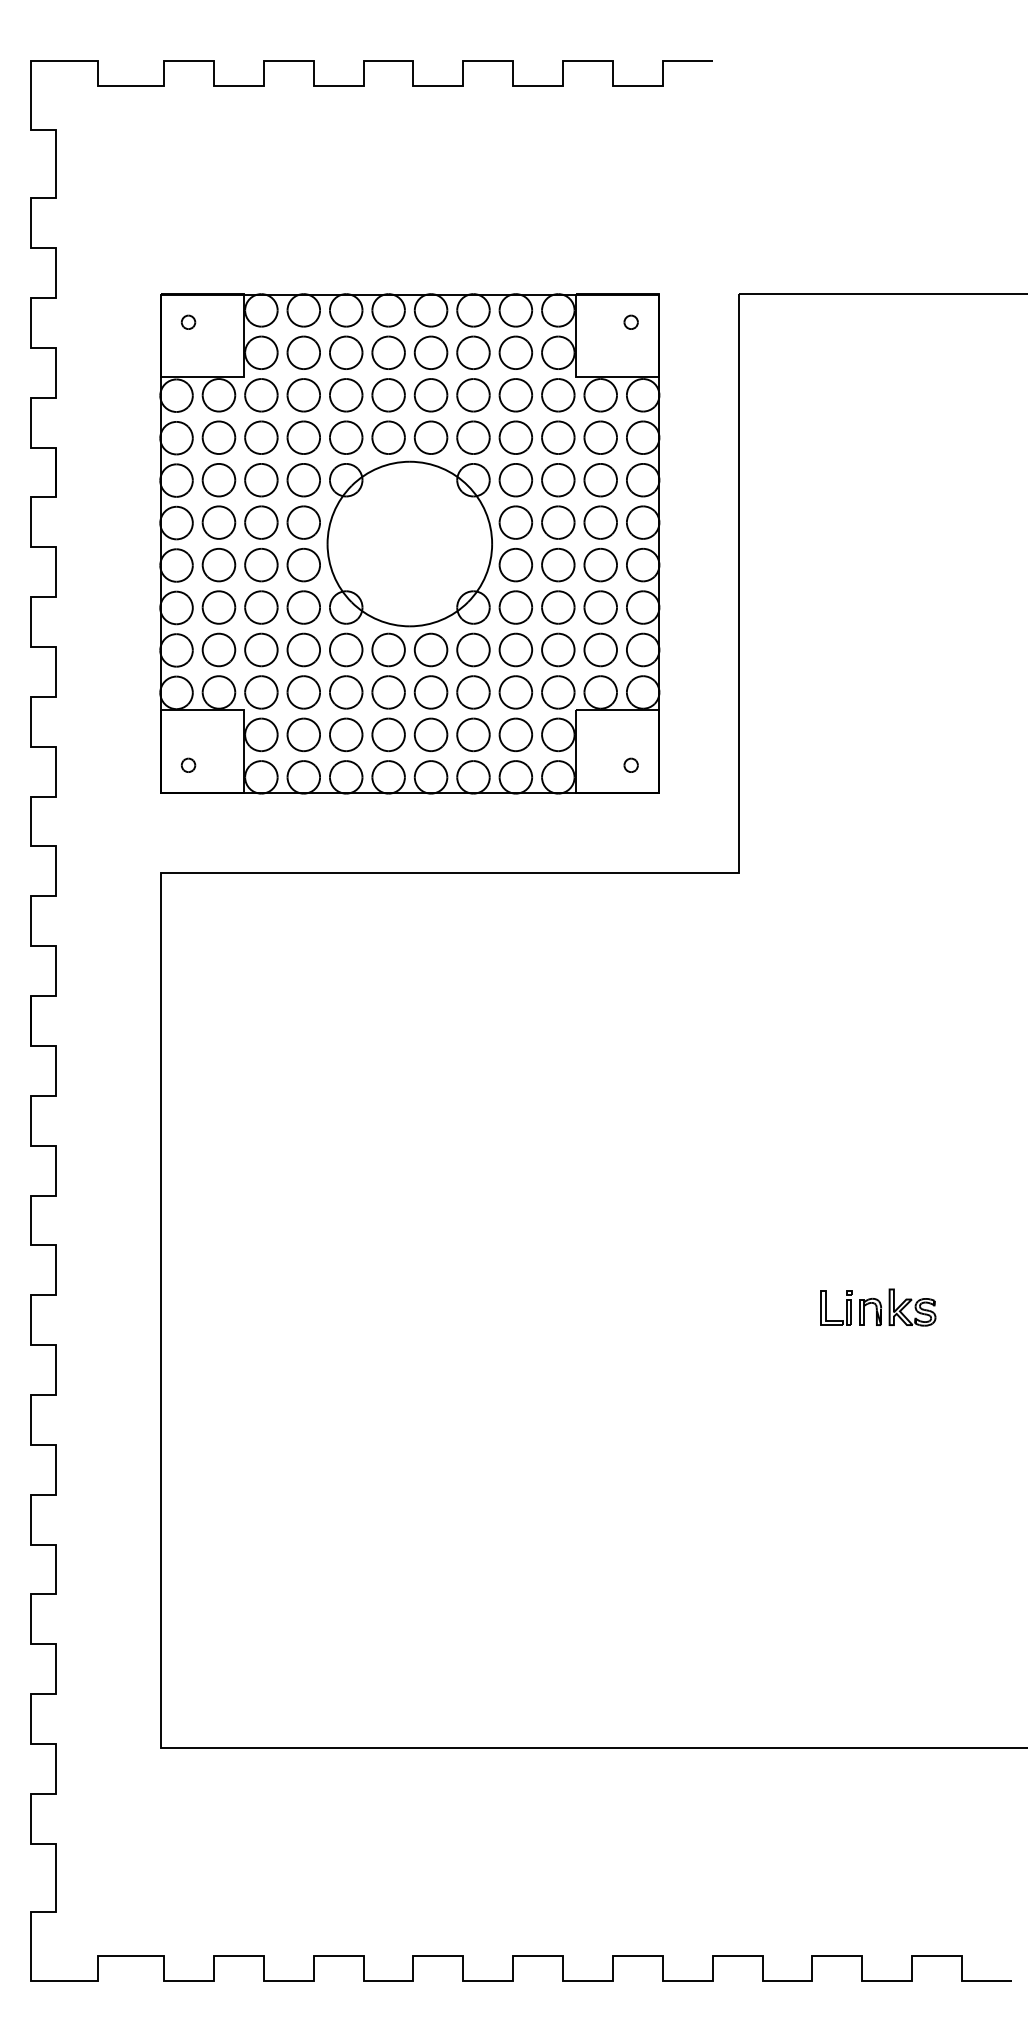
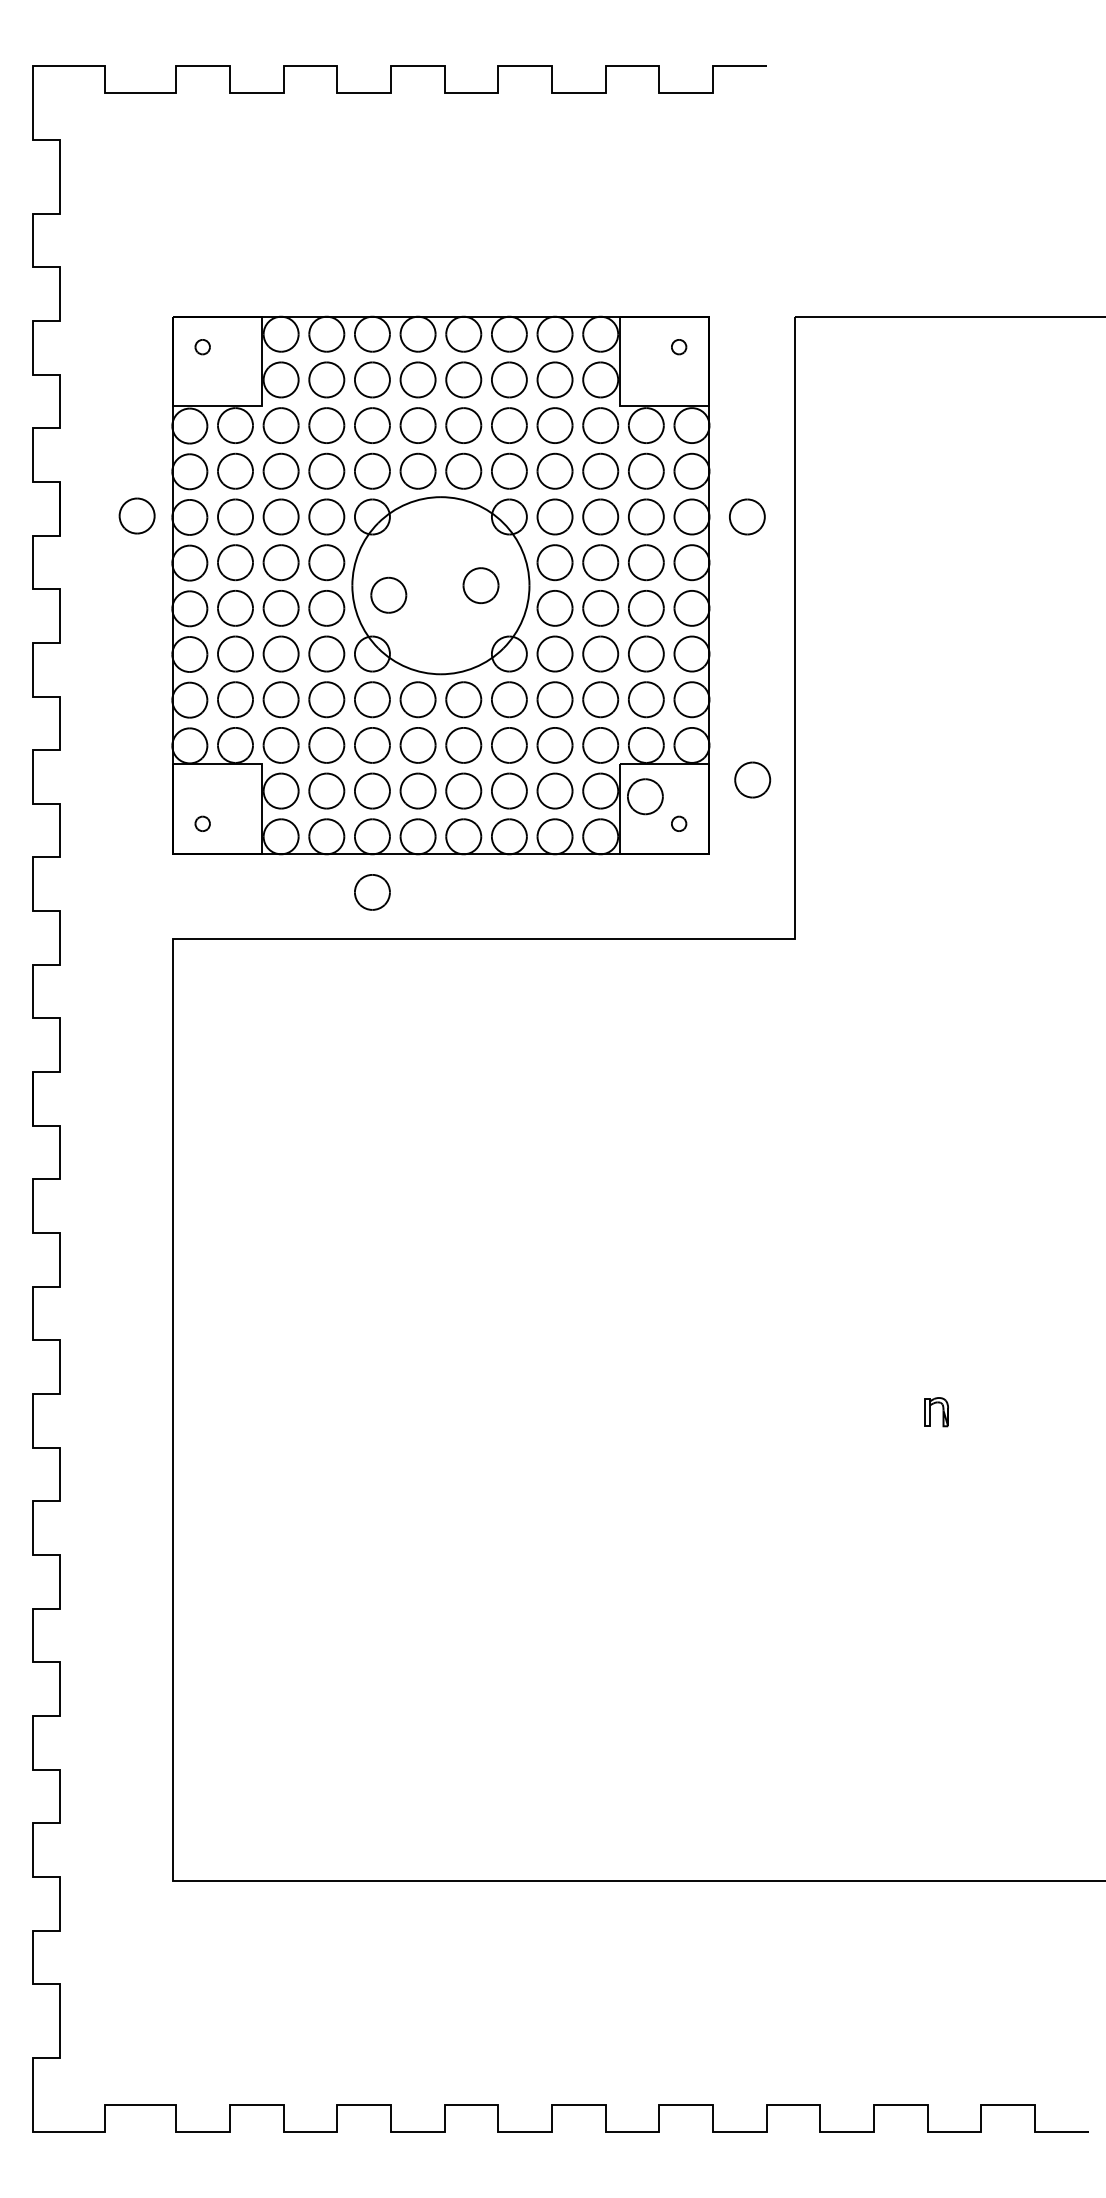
part: (126, 478) -> (136, 515), added
part: (694, 479) -> (747, 516), added
part: (446, 543) -> (480, 585), added
part: (361, 552) -> (388, 594), added
part: (699, 724) -> (752, 779), added
part: (599, 739) -> (645, 796), added
part: (346, 829) -> (372, 892), added
part: (826, 1307) -> (889, 1407), removed
part: (912, 1307) -> (981, 1407), removed

